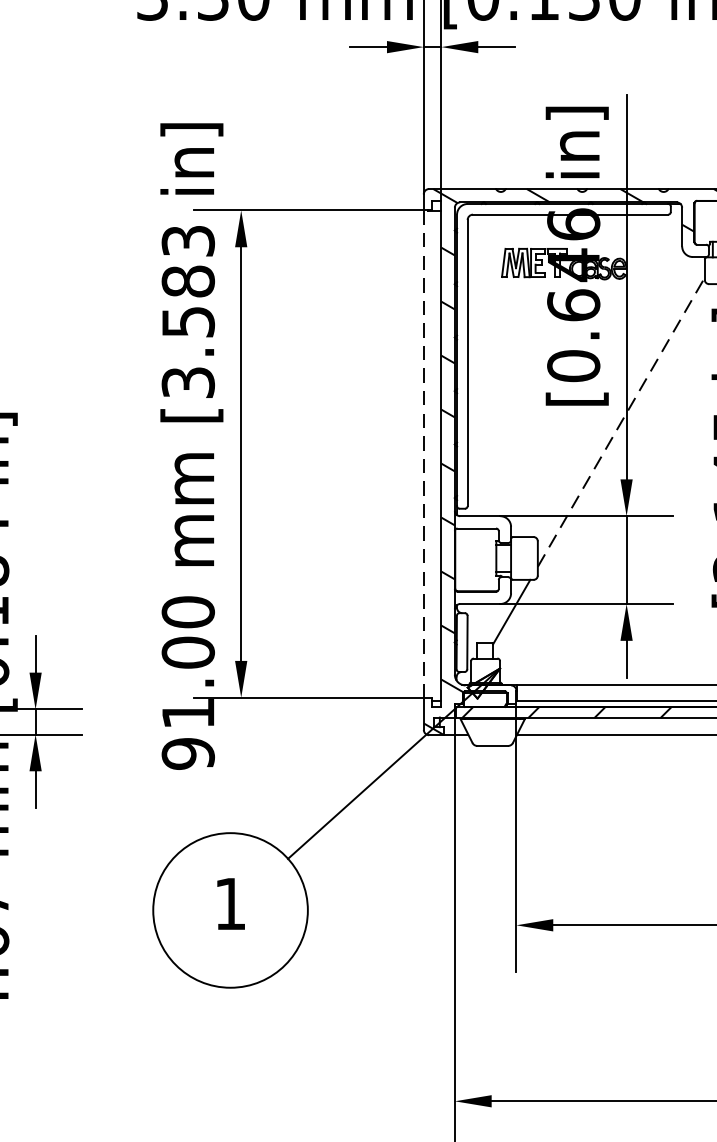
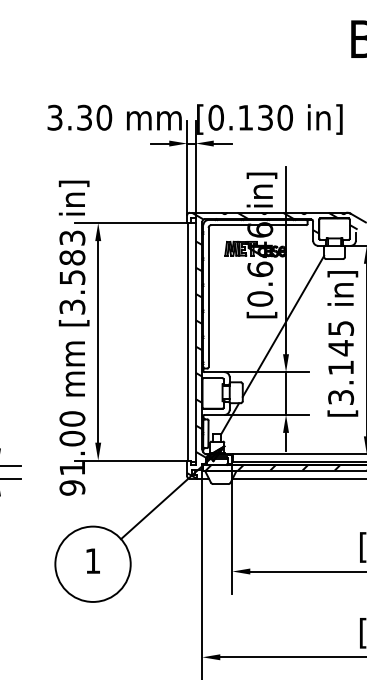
line: (621, 420) -> (283, 325), dashed -> solid
line: (424, 453) -> (187, 341), dashed -> solid

